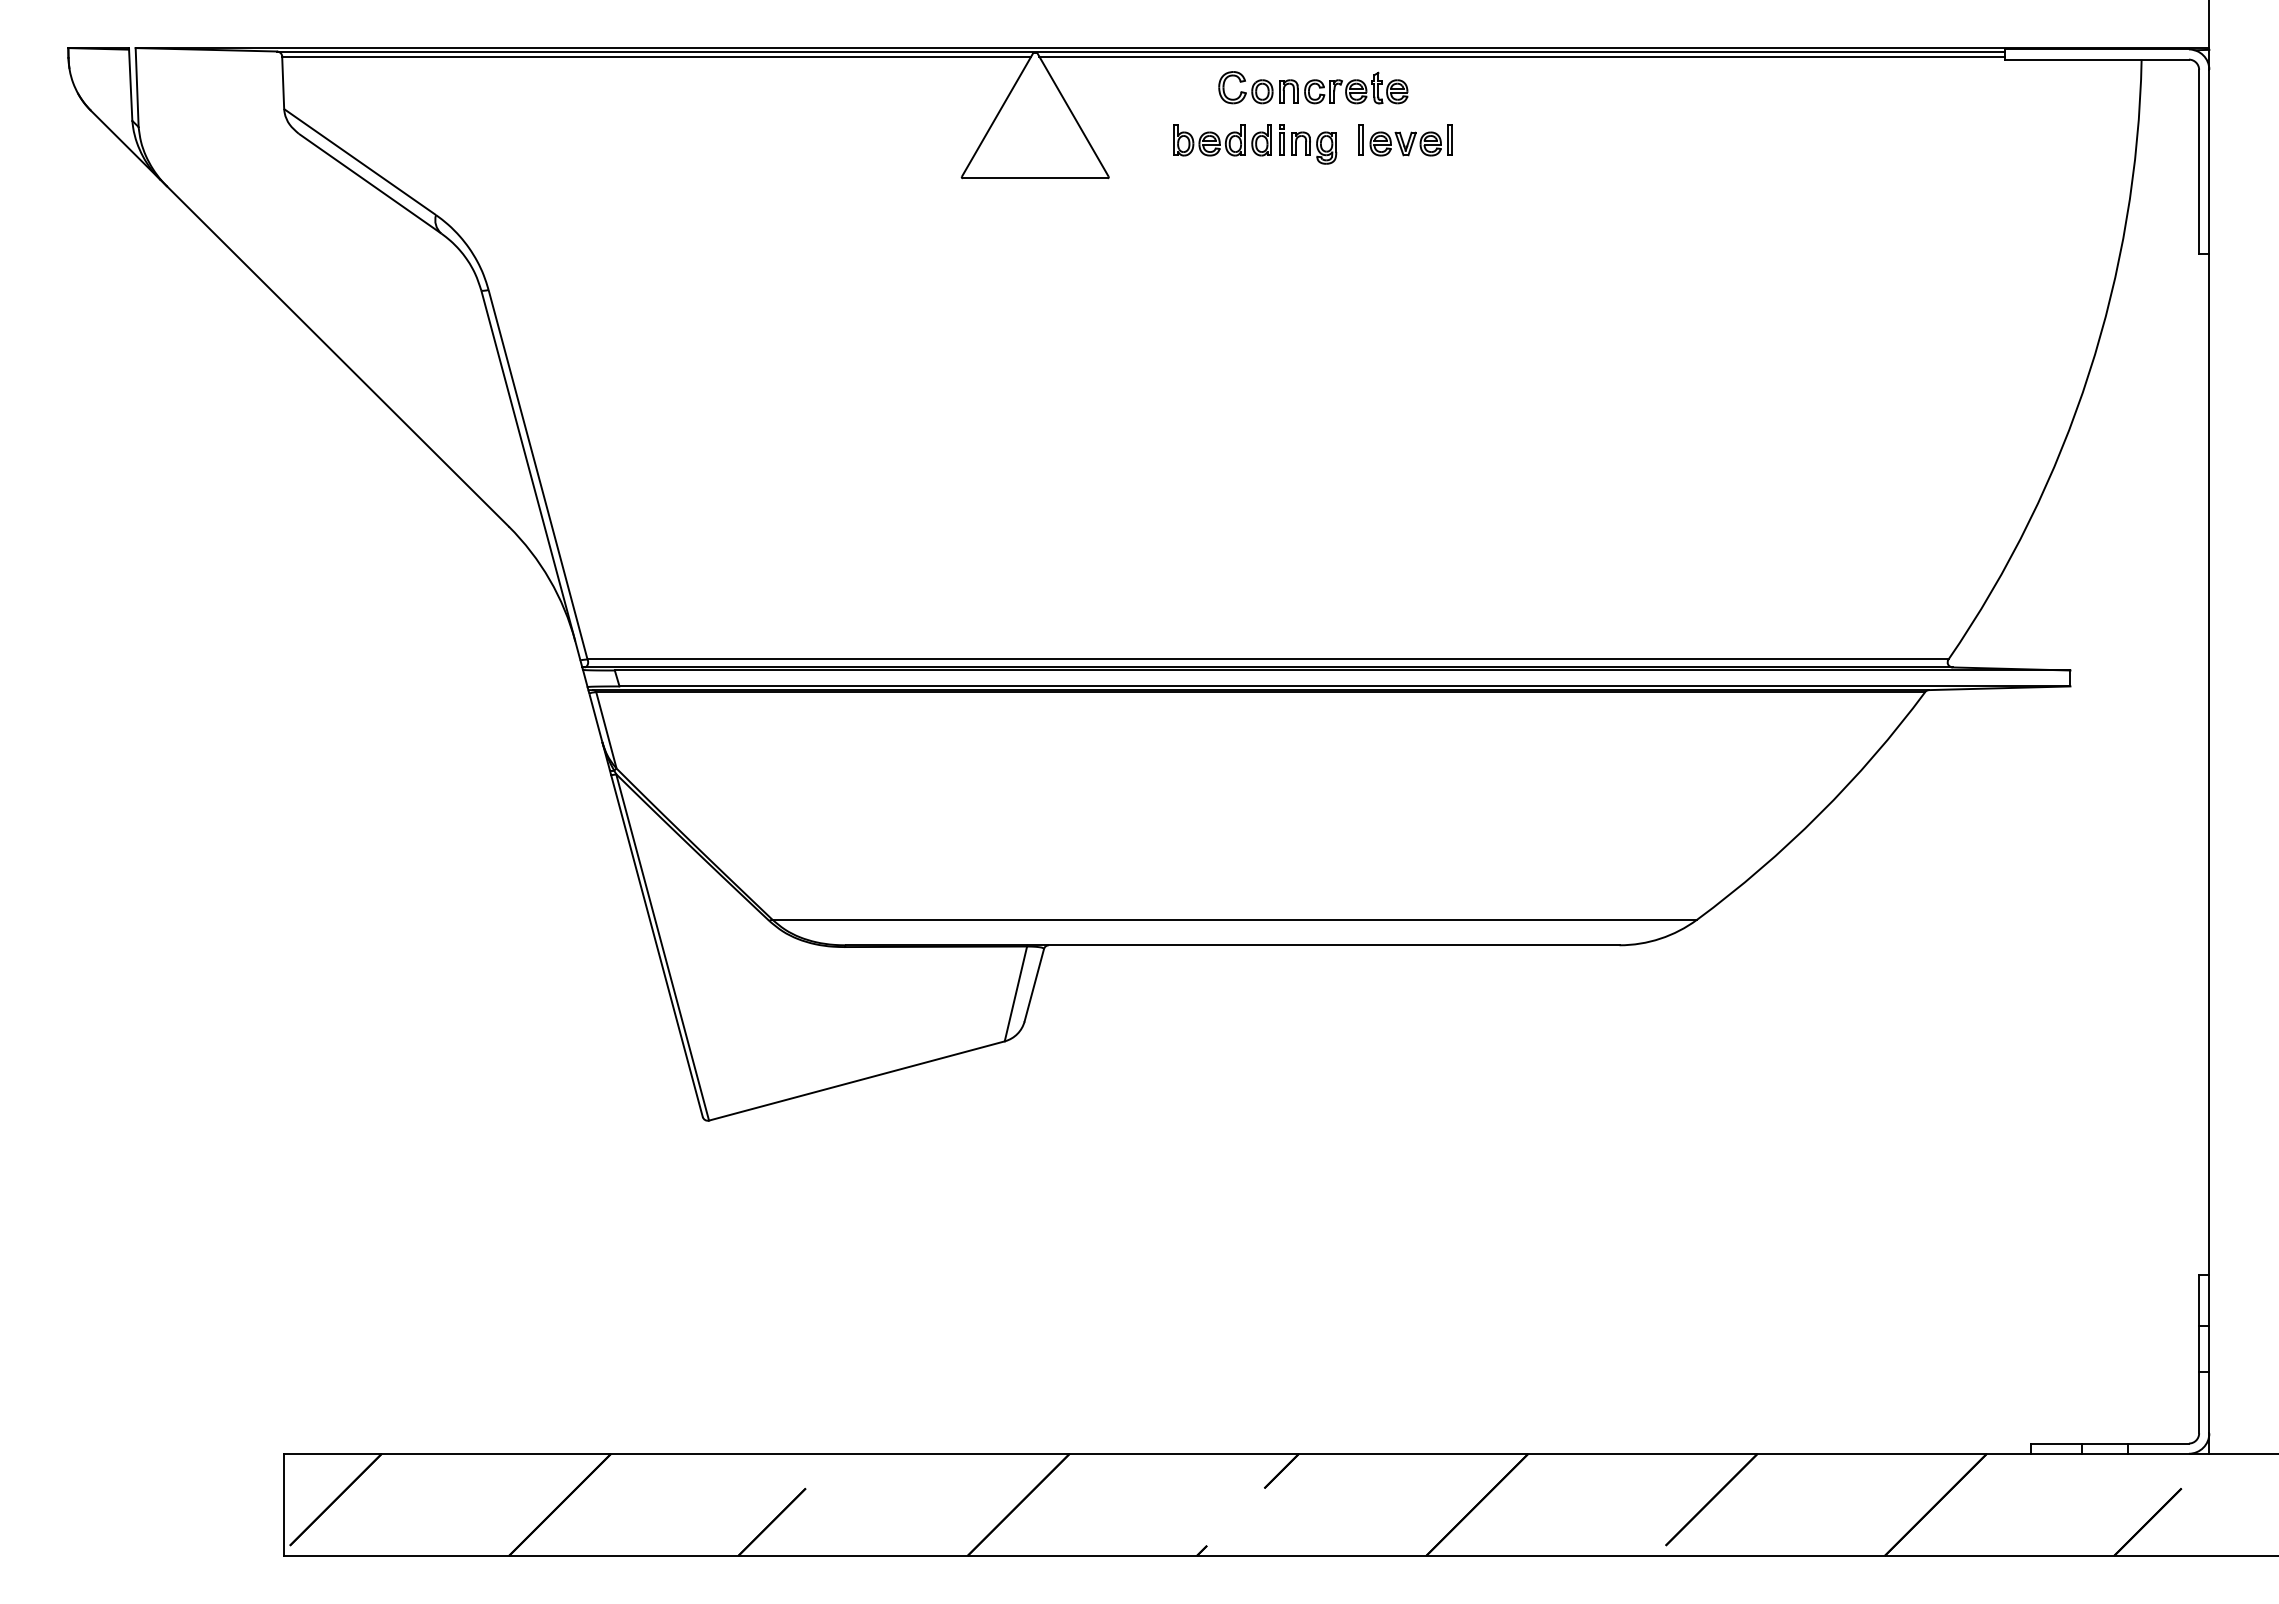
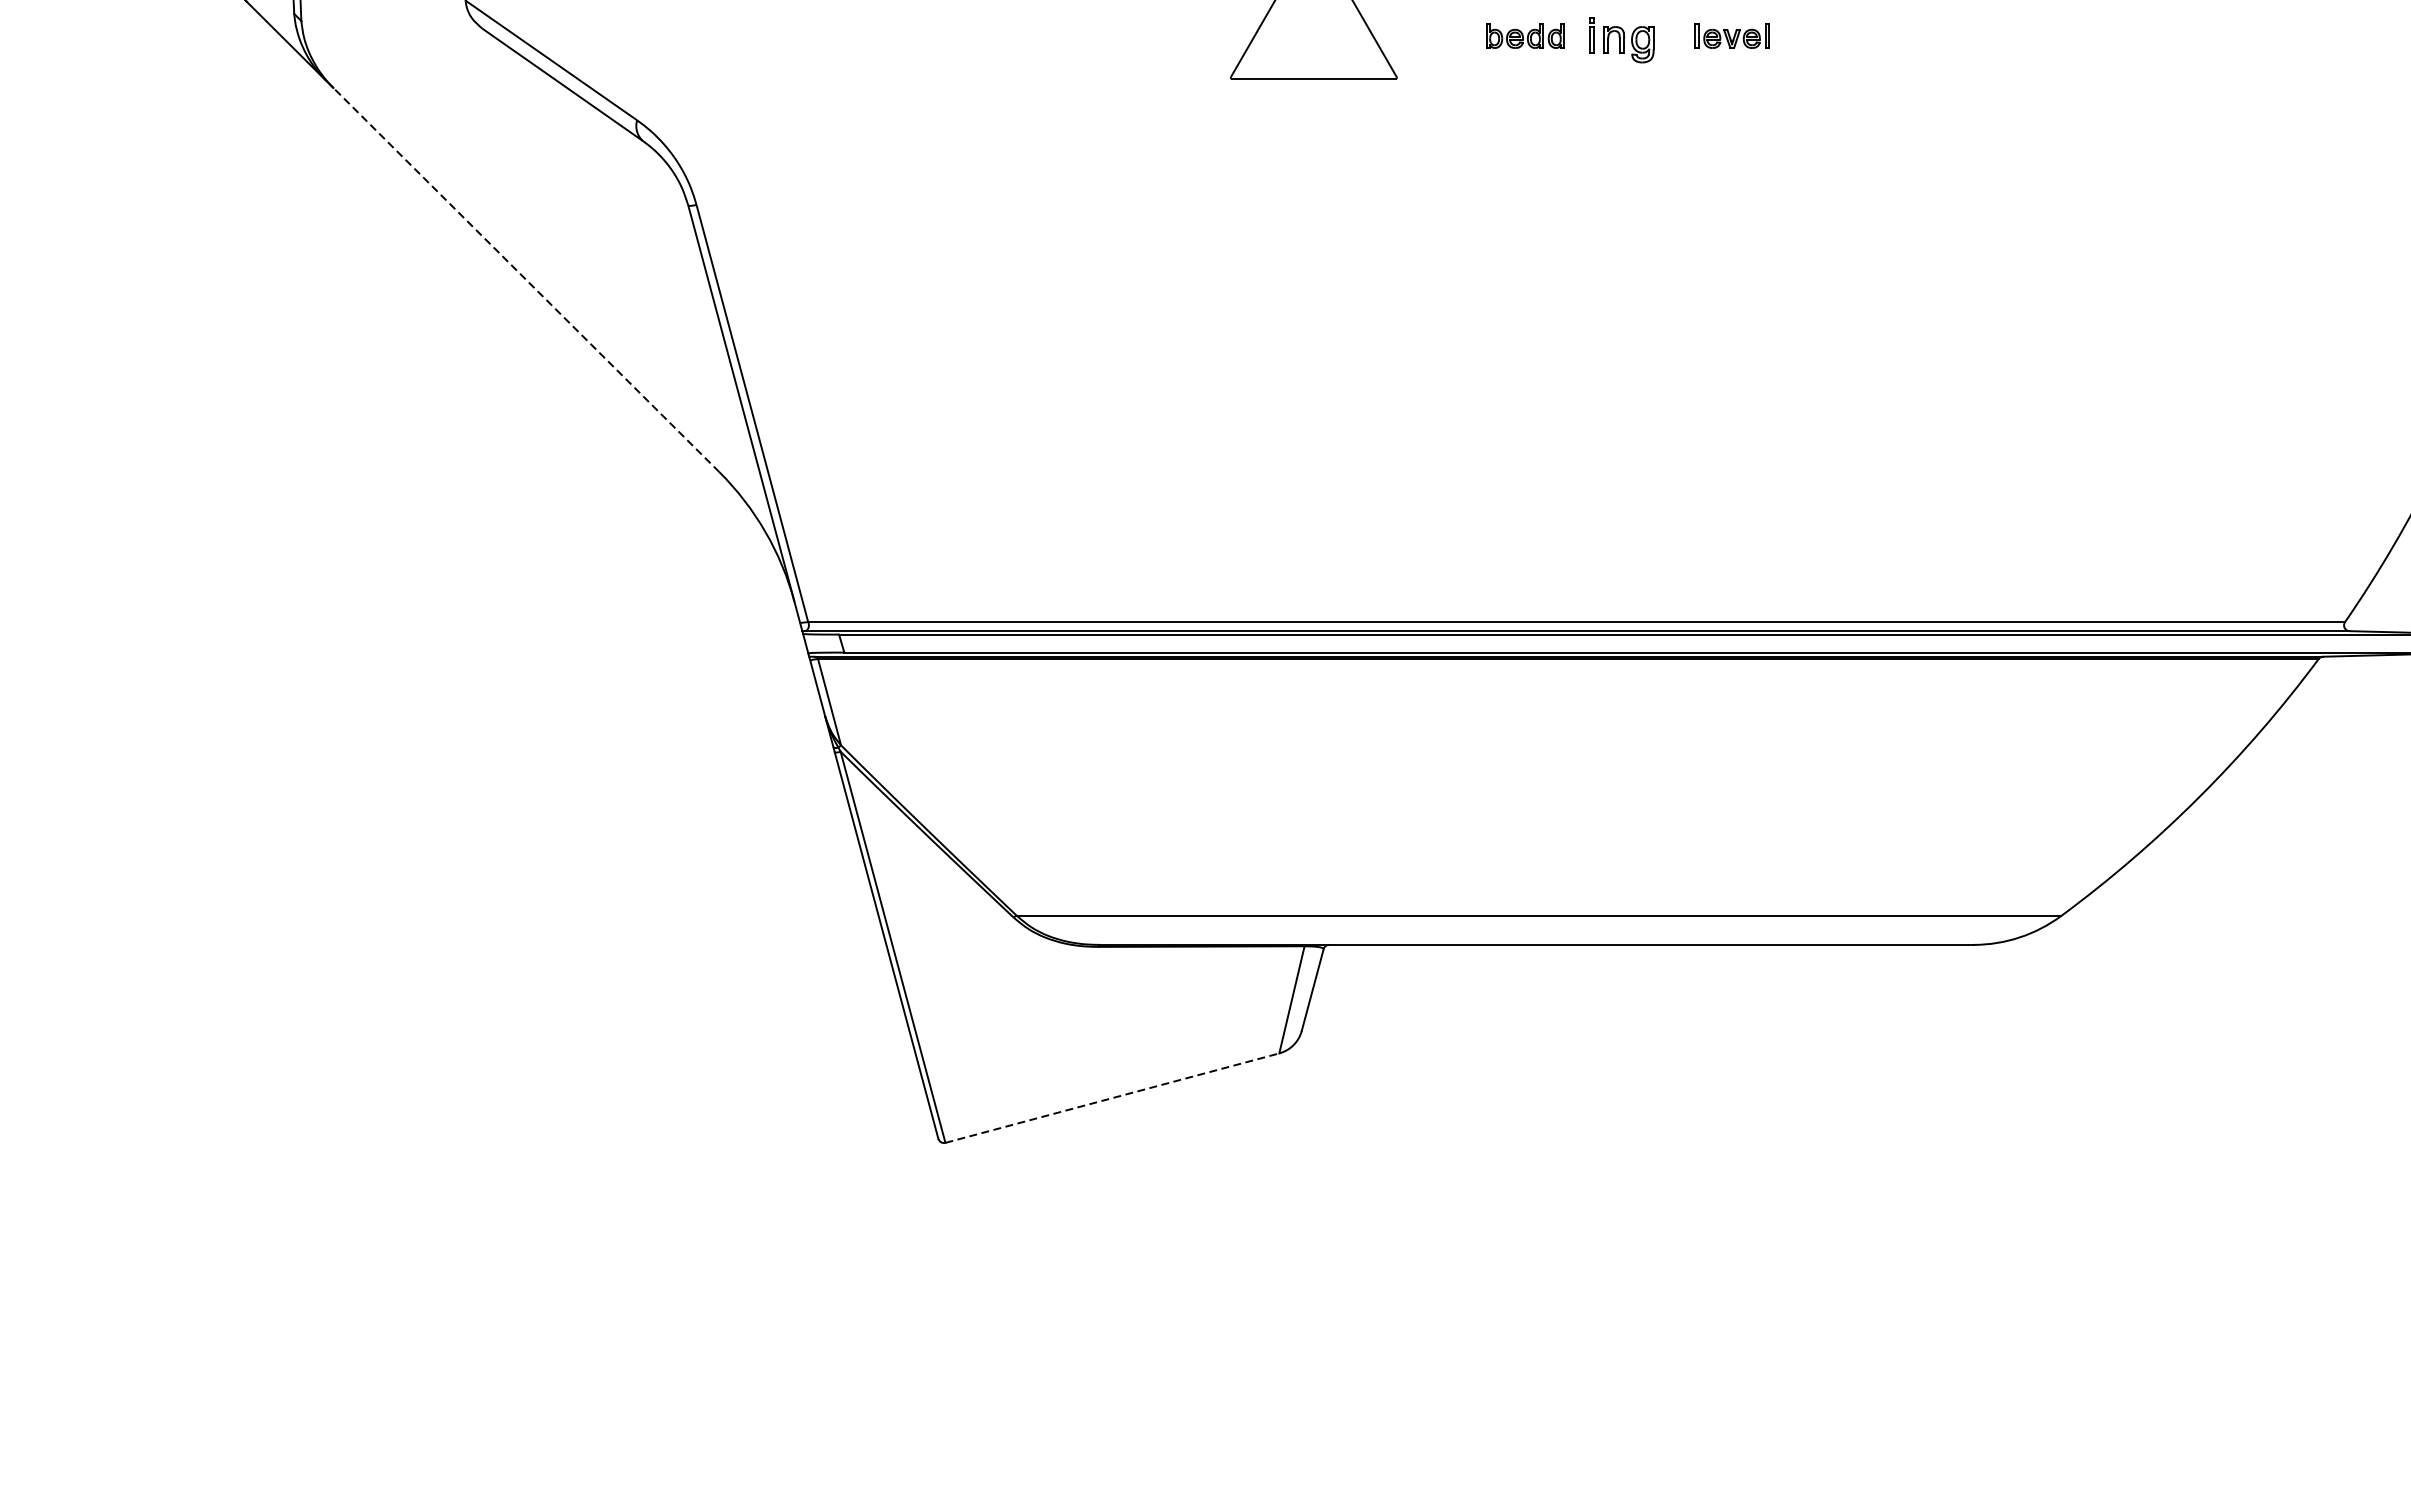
part: (1222, 140) -> (1525, 36), size x0.7
part: (1405, 140) -> (1731, 36), size x0.7
line: (337, 356) -> (525, 280), solid -> dashed
line: (857, 1080) -> (1113, 1097), solid -> dashed

